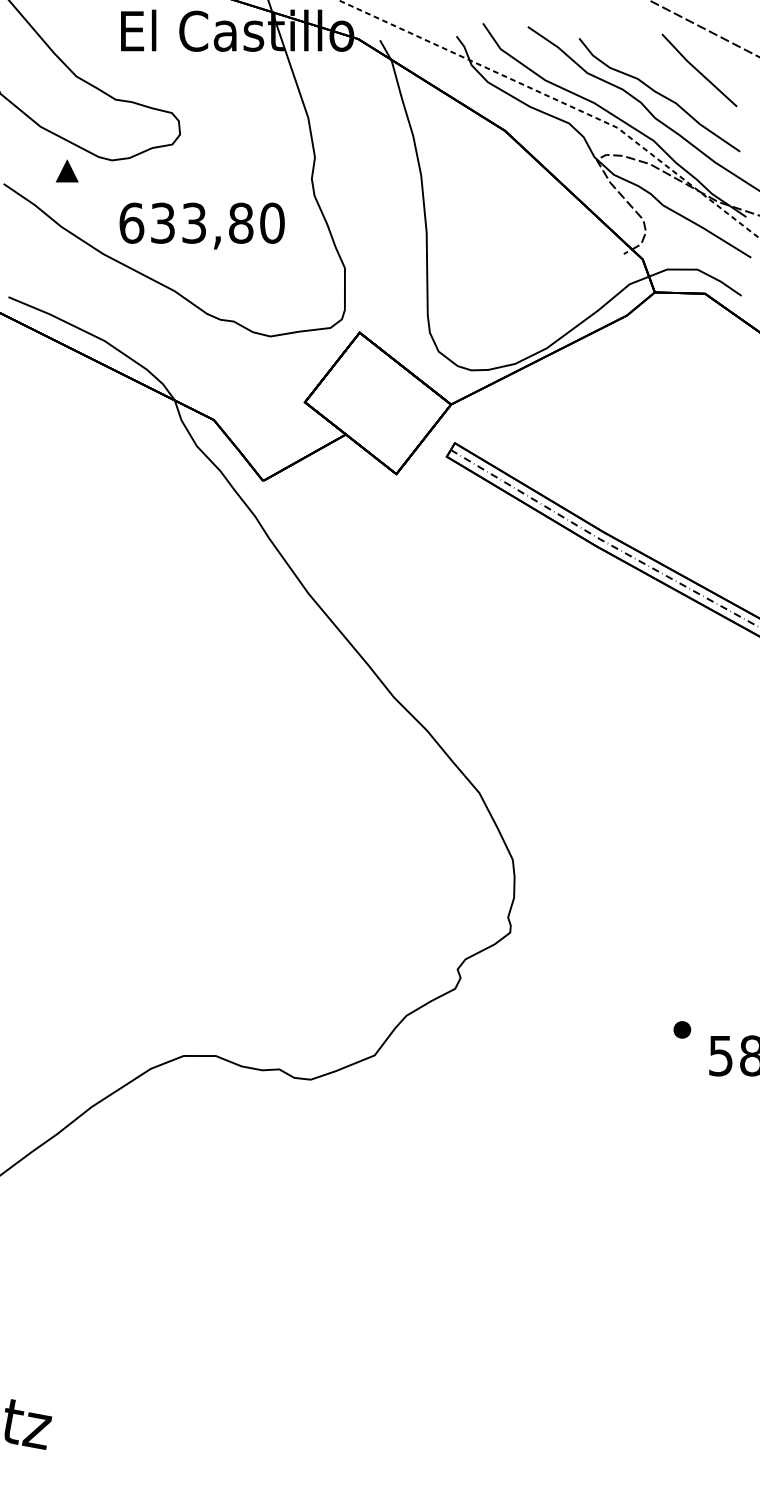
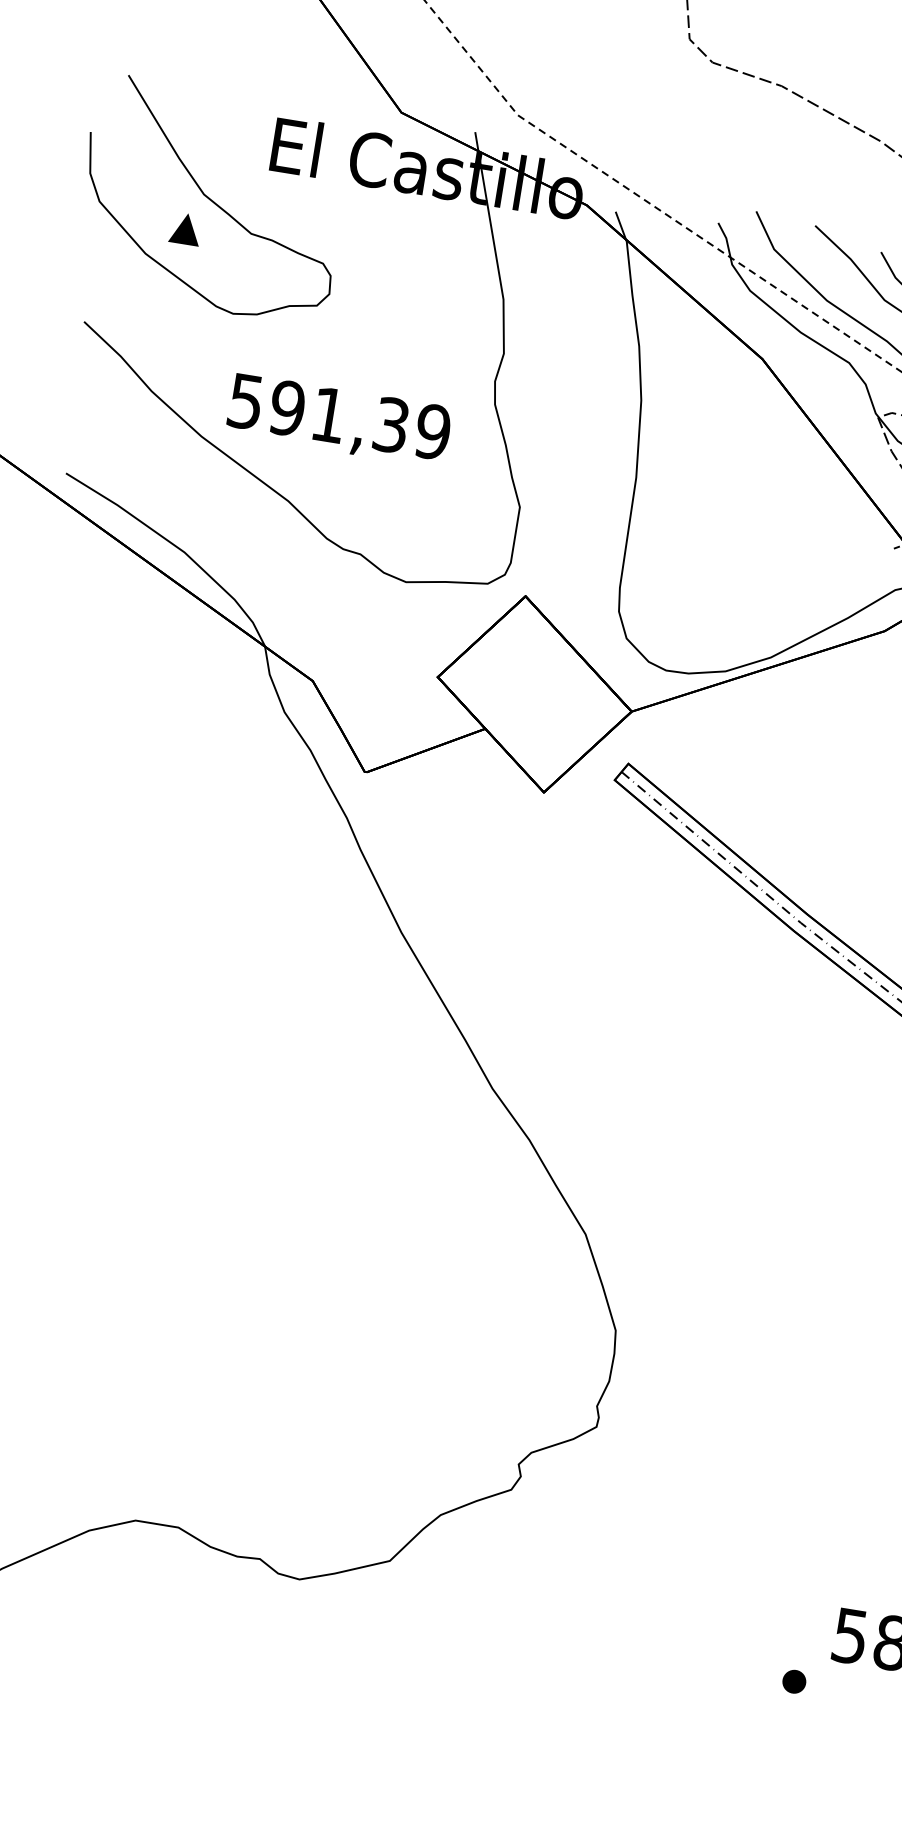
part: (66, 170) -> (184, 228), moved
text: (201, 222) -> (338, 415), 633,80 -> 591,39
part: (682, 1029) -> (794, 1681), moved

